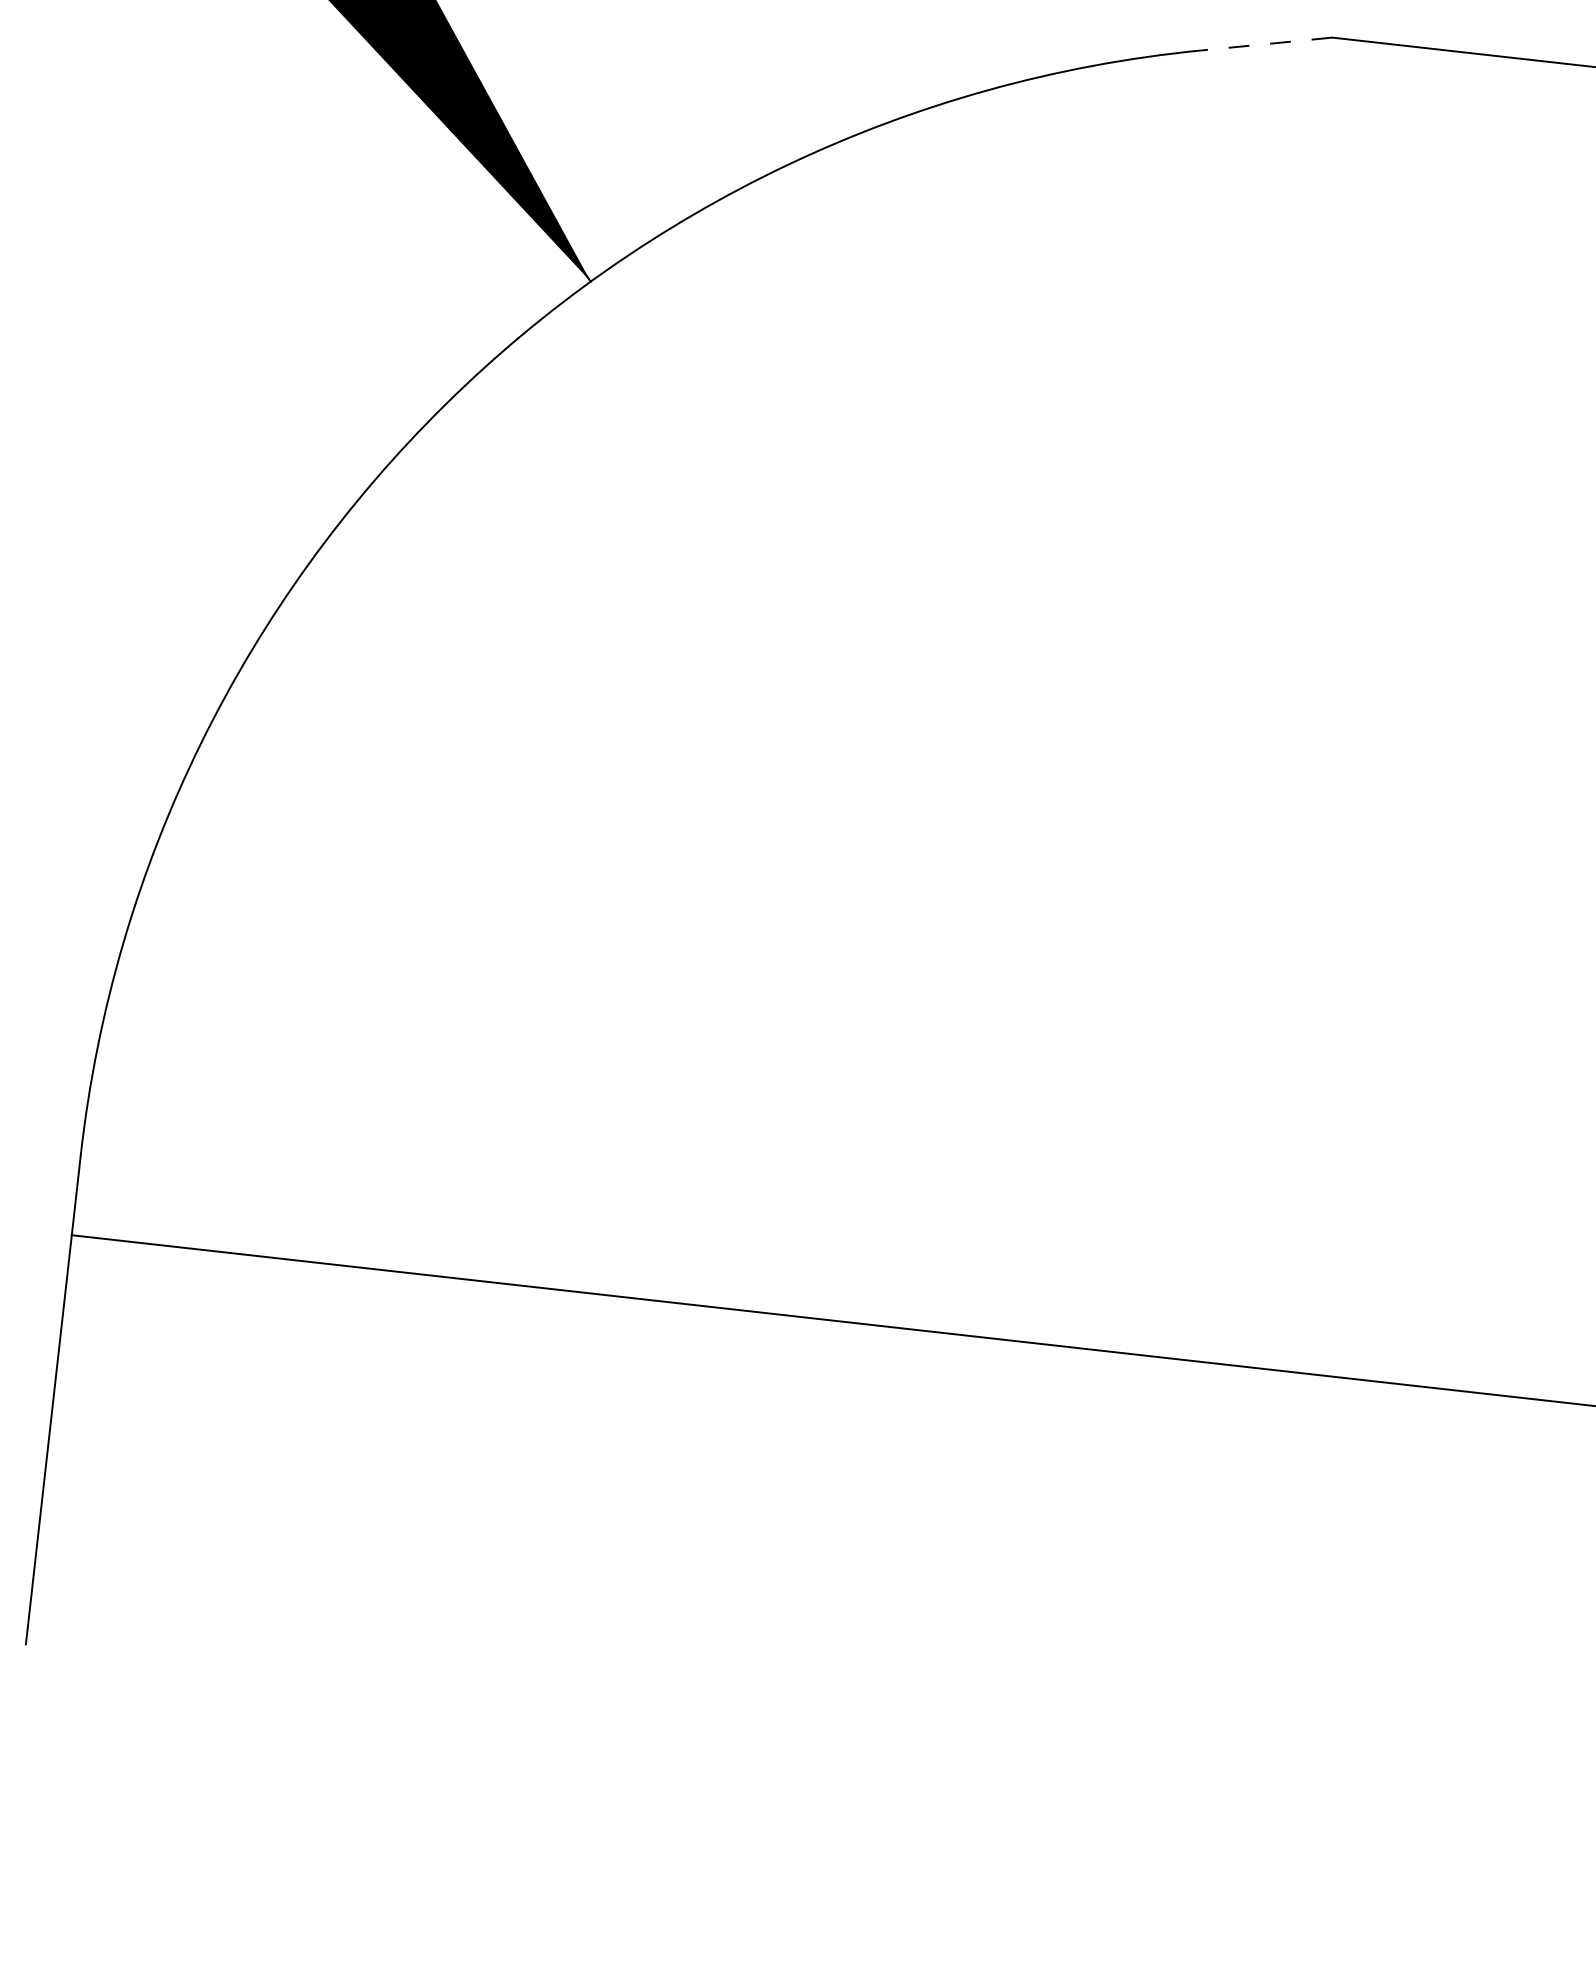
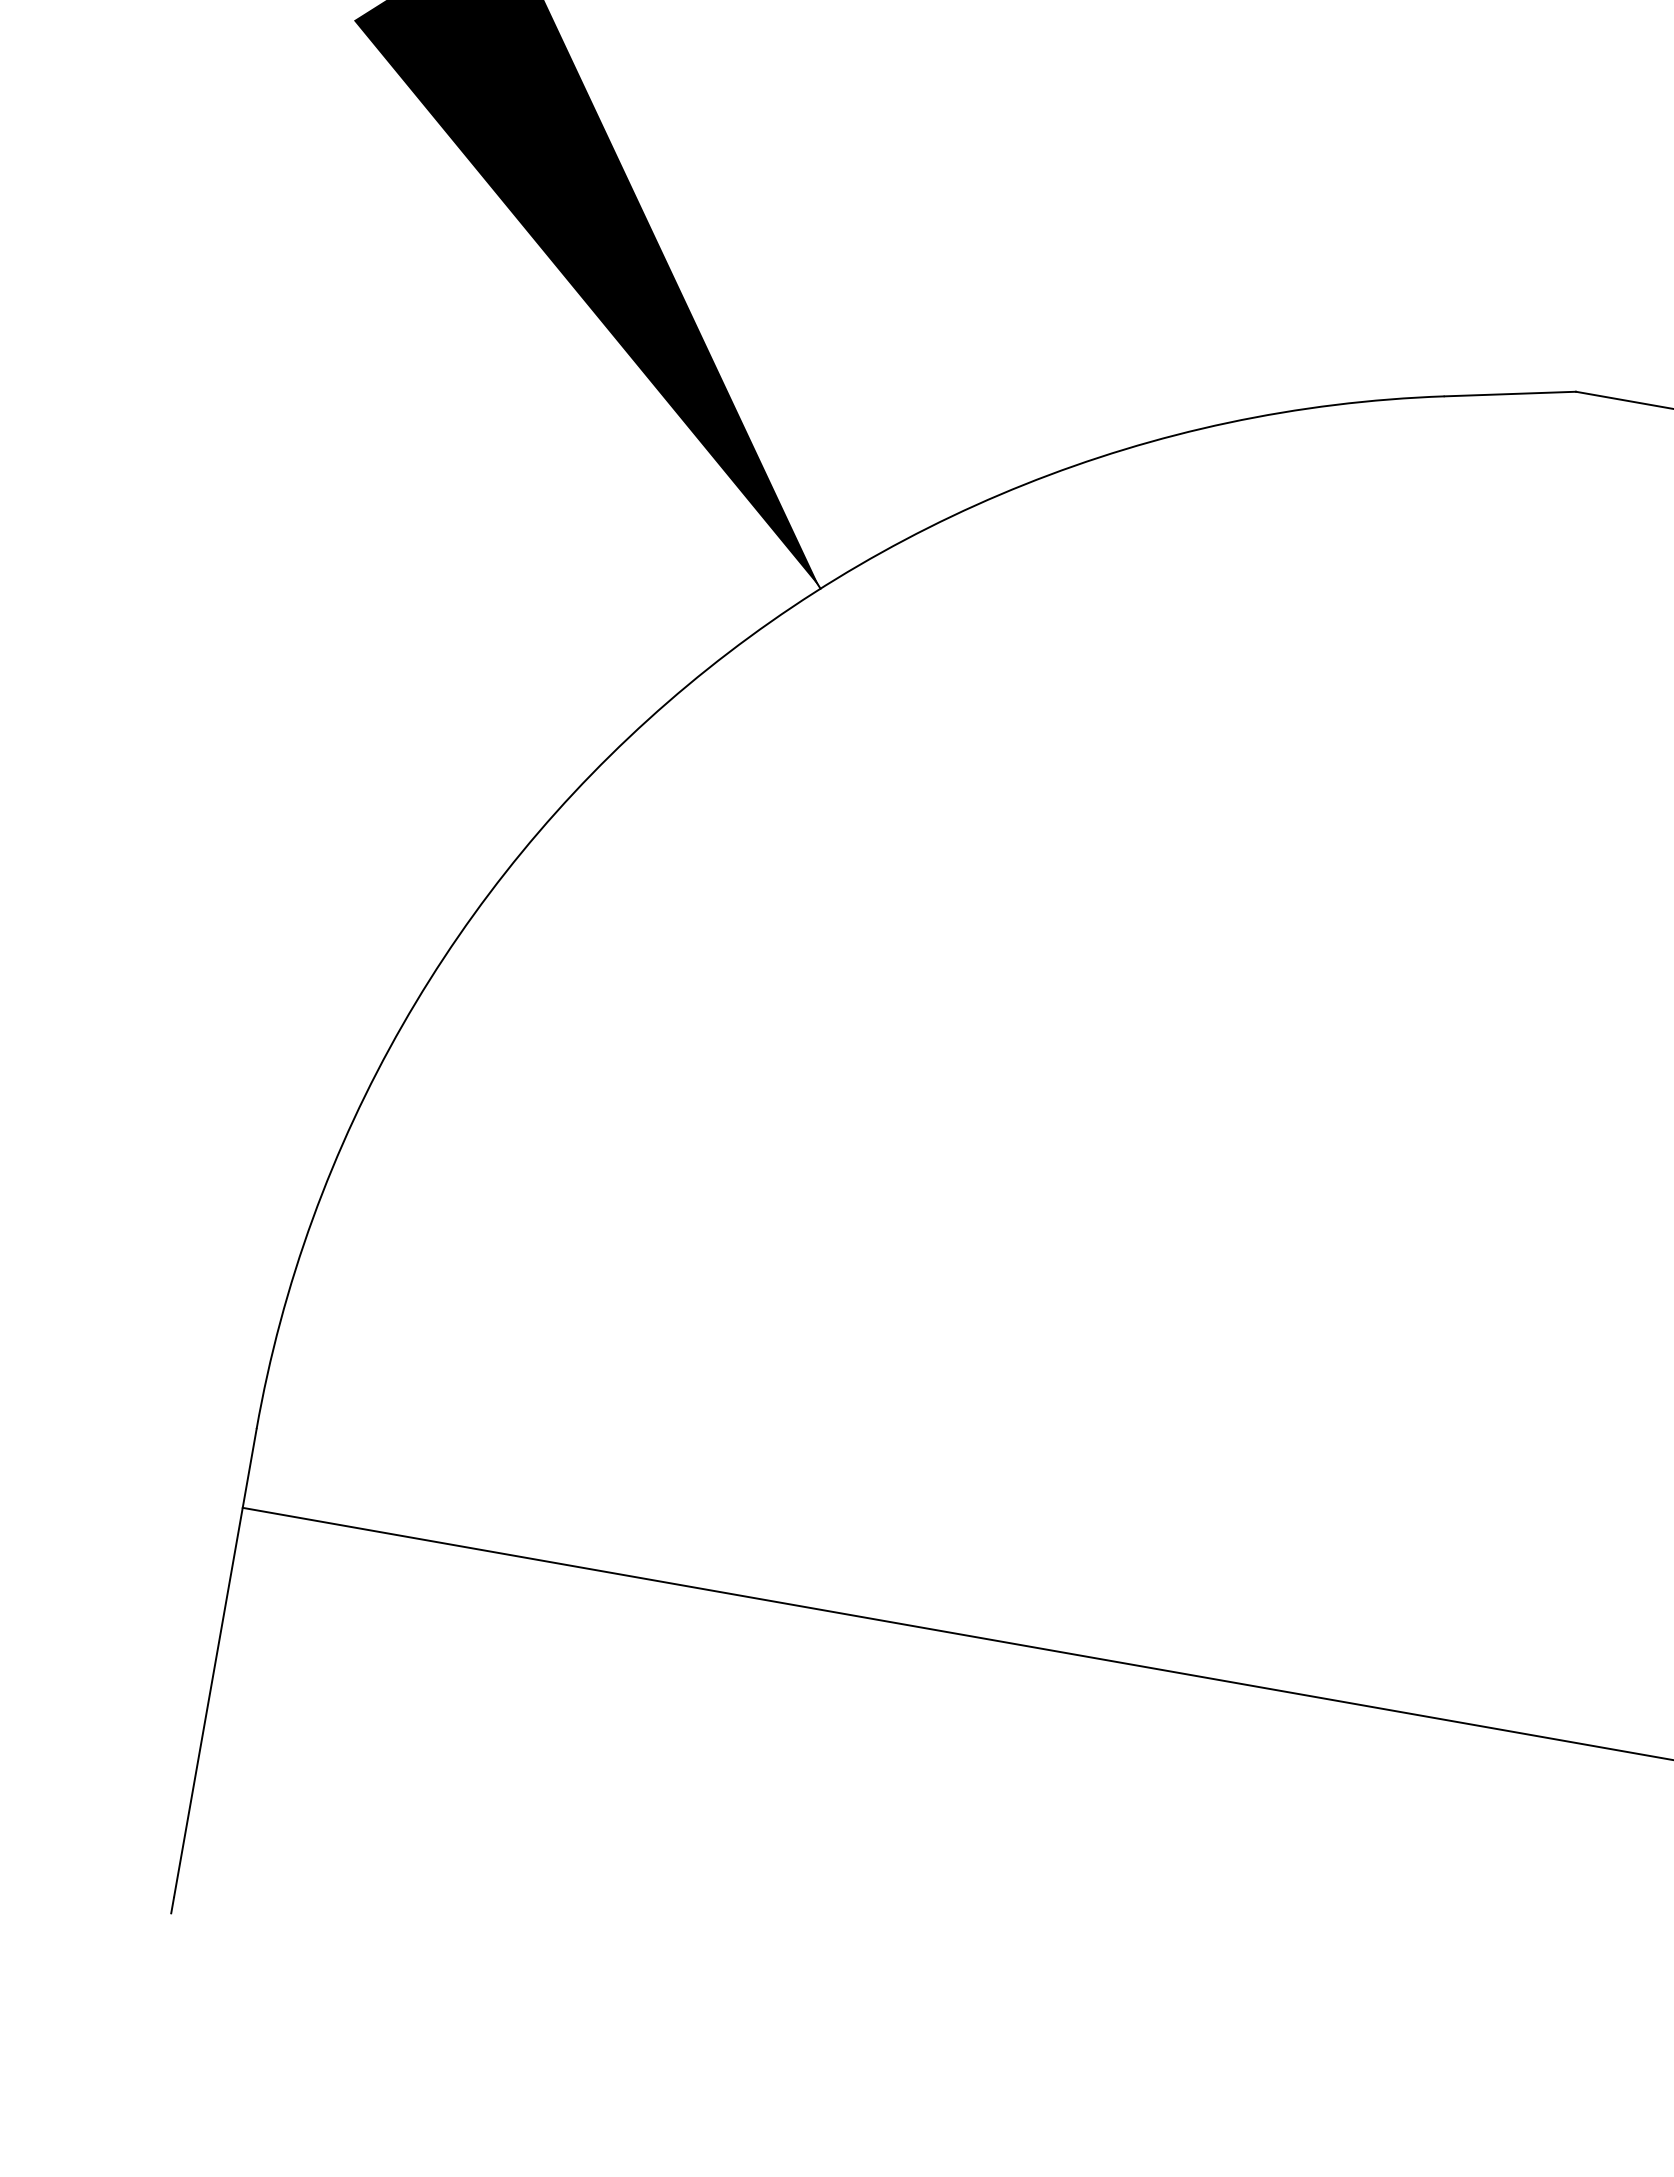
line: (1267, 44) -> (1510, 394), dashed -> solid

